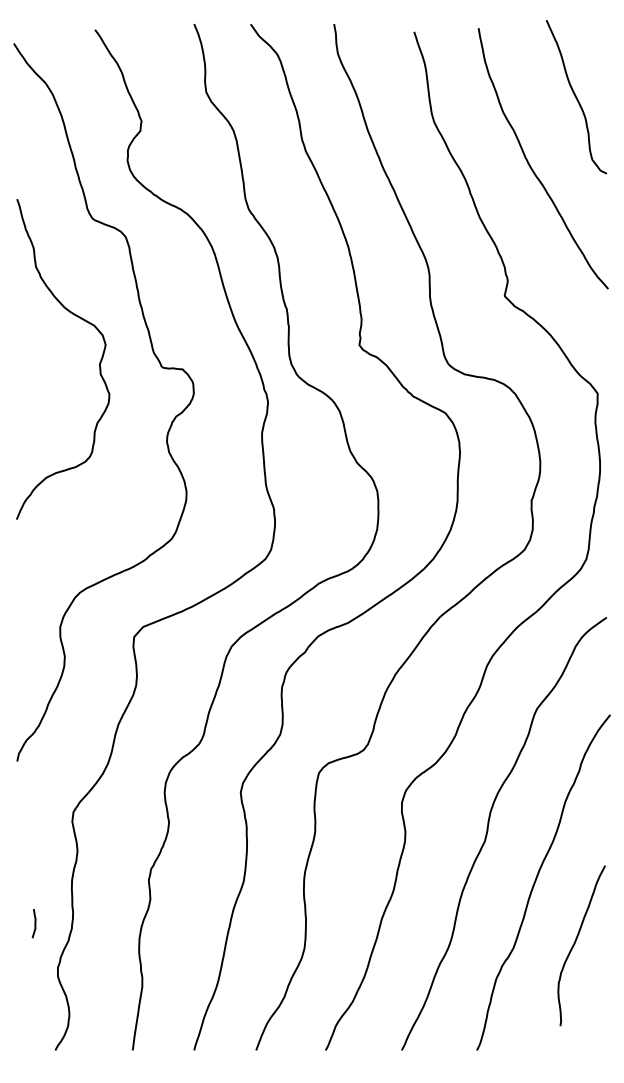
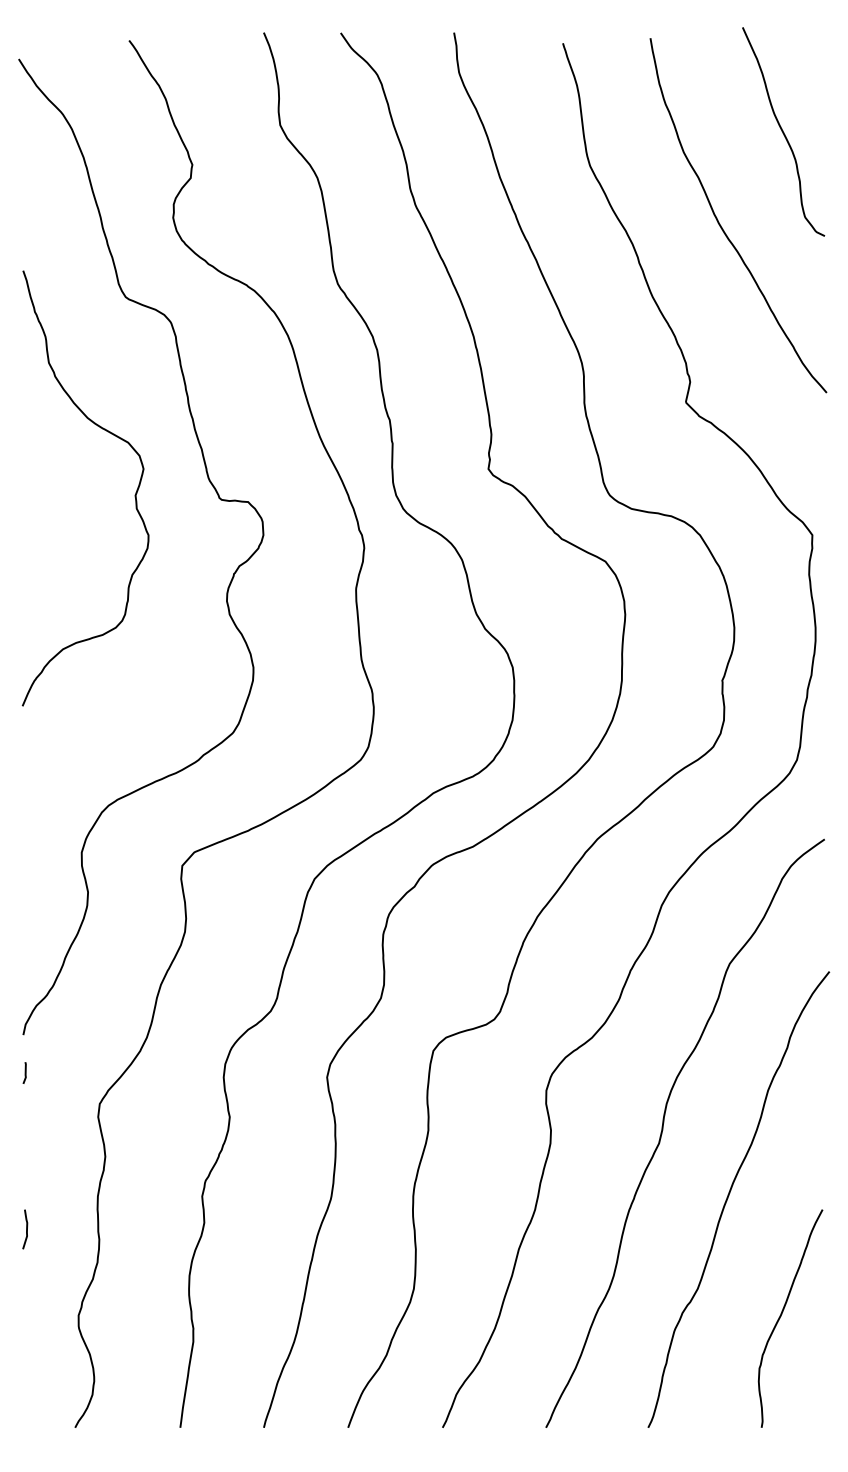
line: (18, 789) -> (24, 1072), added
curve: (35, 923) -> (26, 1229), moved
curve: (575, 942) -> (782, 1314), moved

